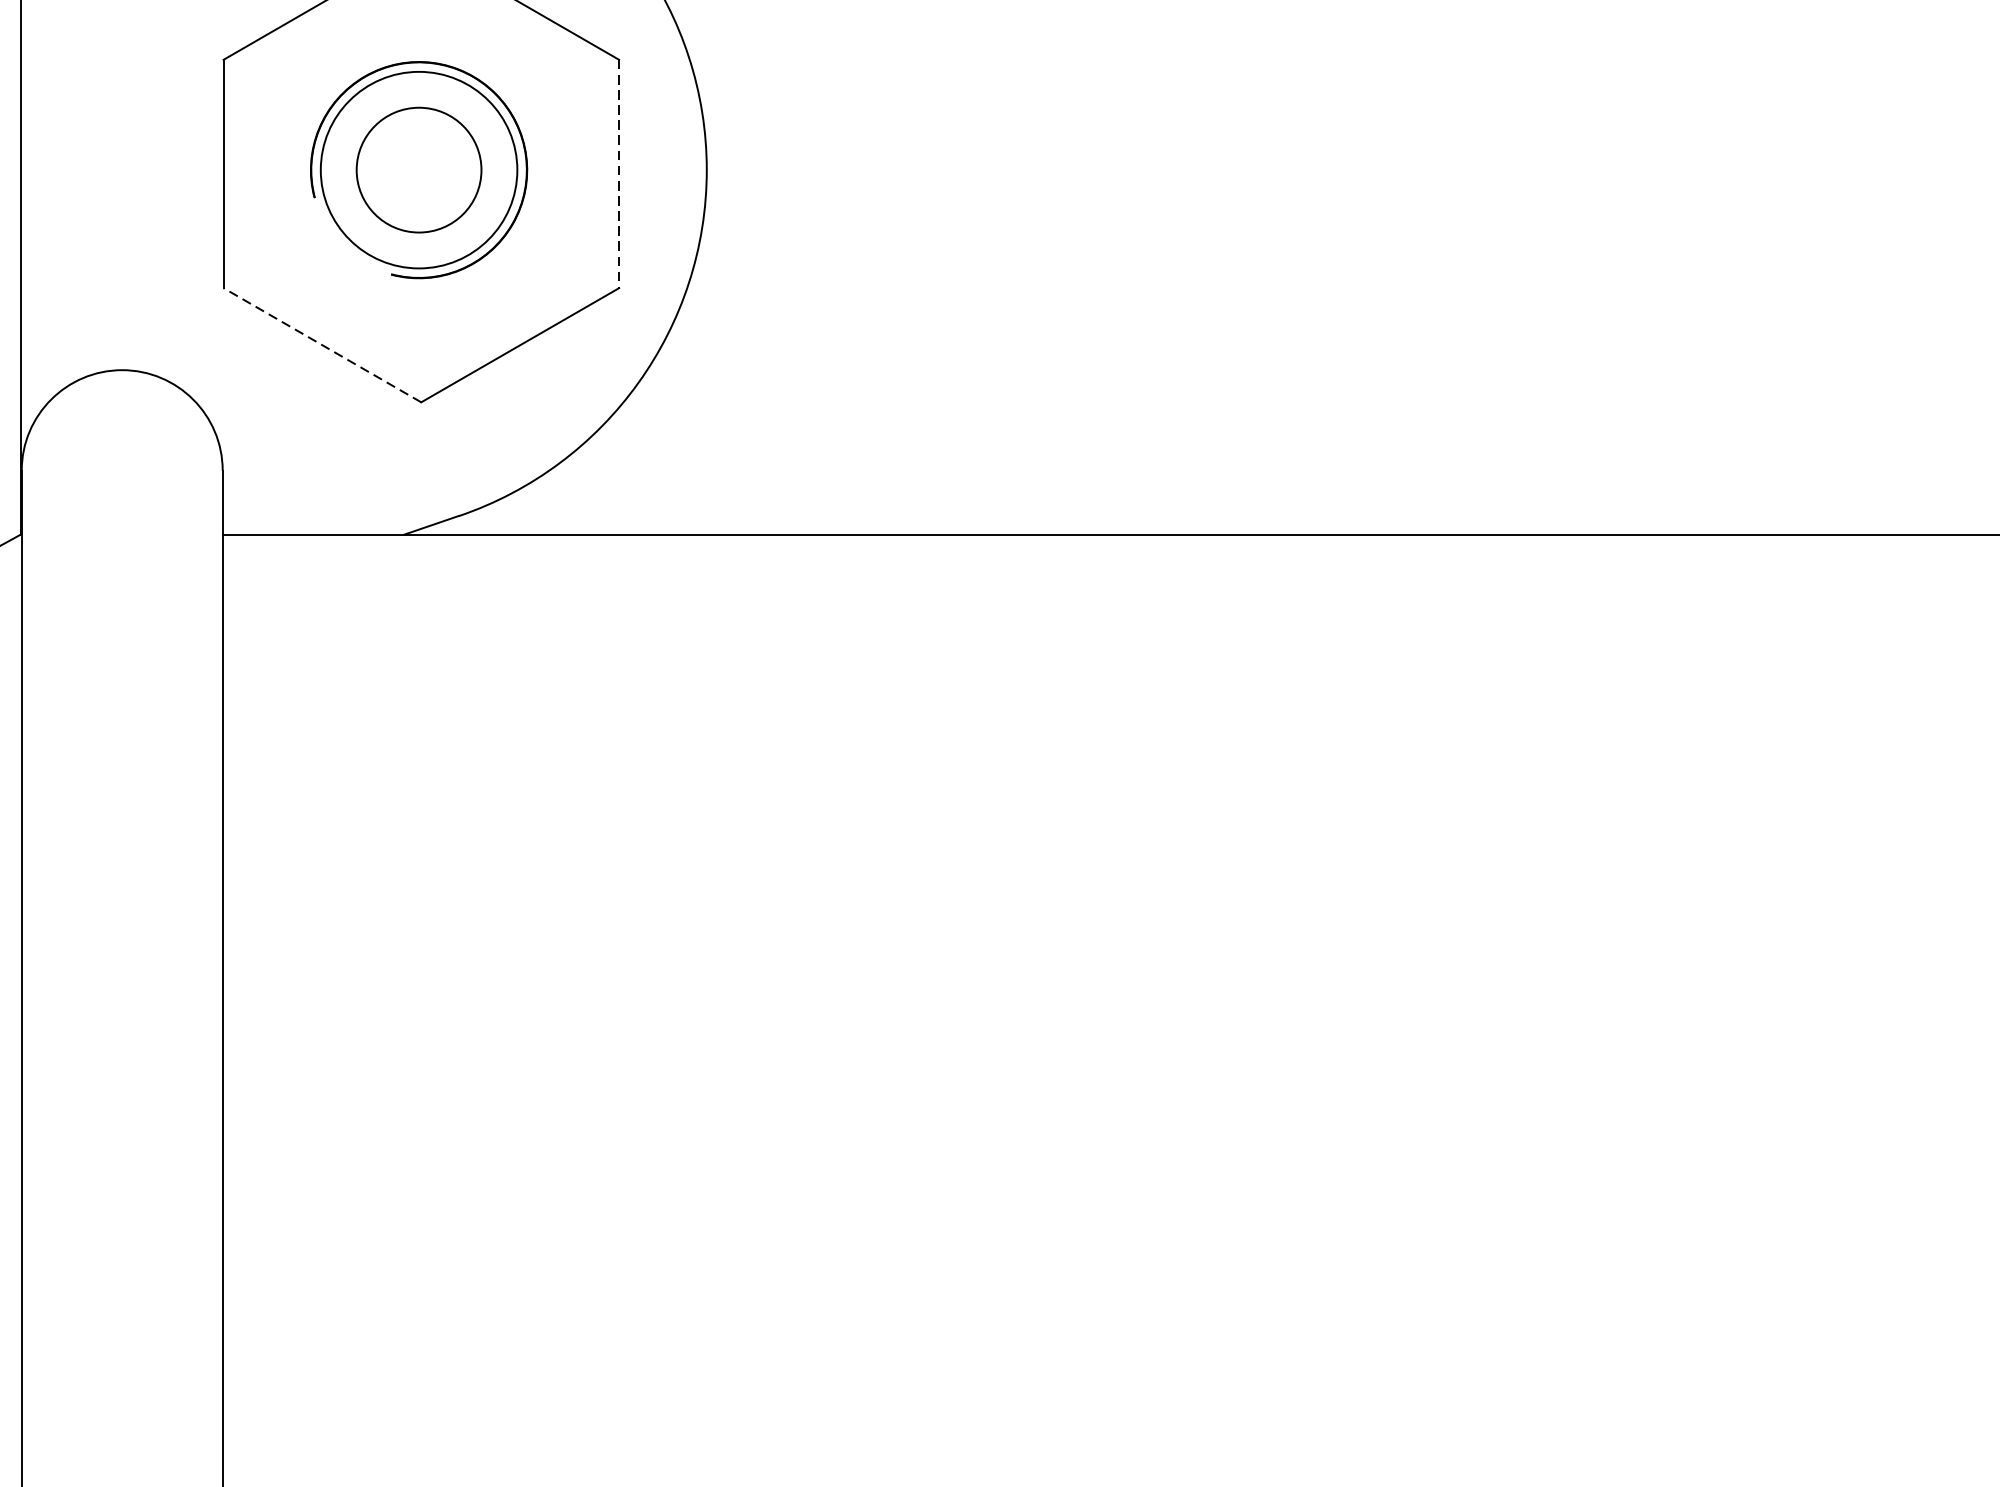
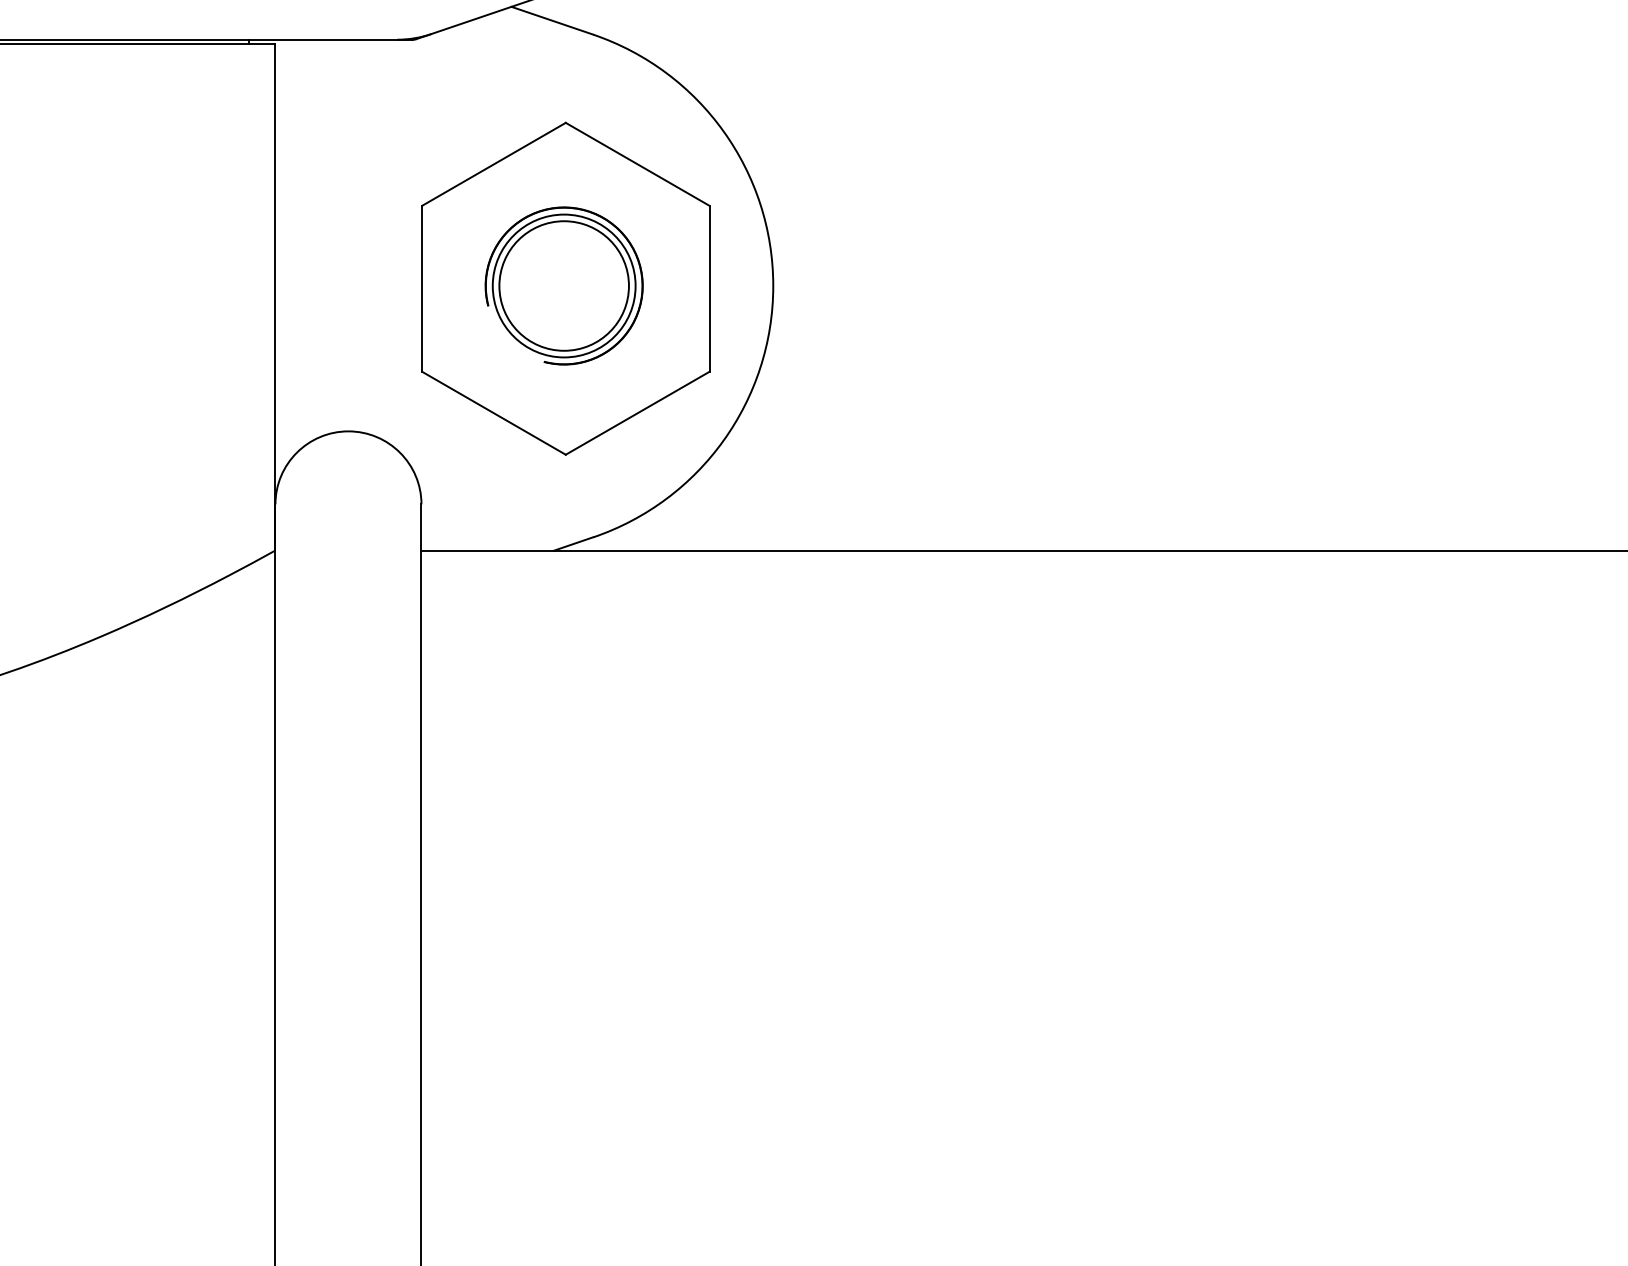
circle: (418, 169) -> (563, 285), size x1.43
line: (619, 173) -> (709, 288), dashed -> solid
line: (321, 345) -> (493, 413), dashed -> solid

